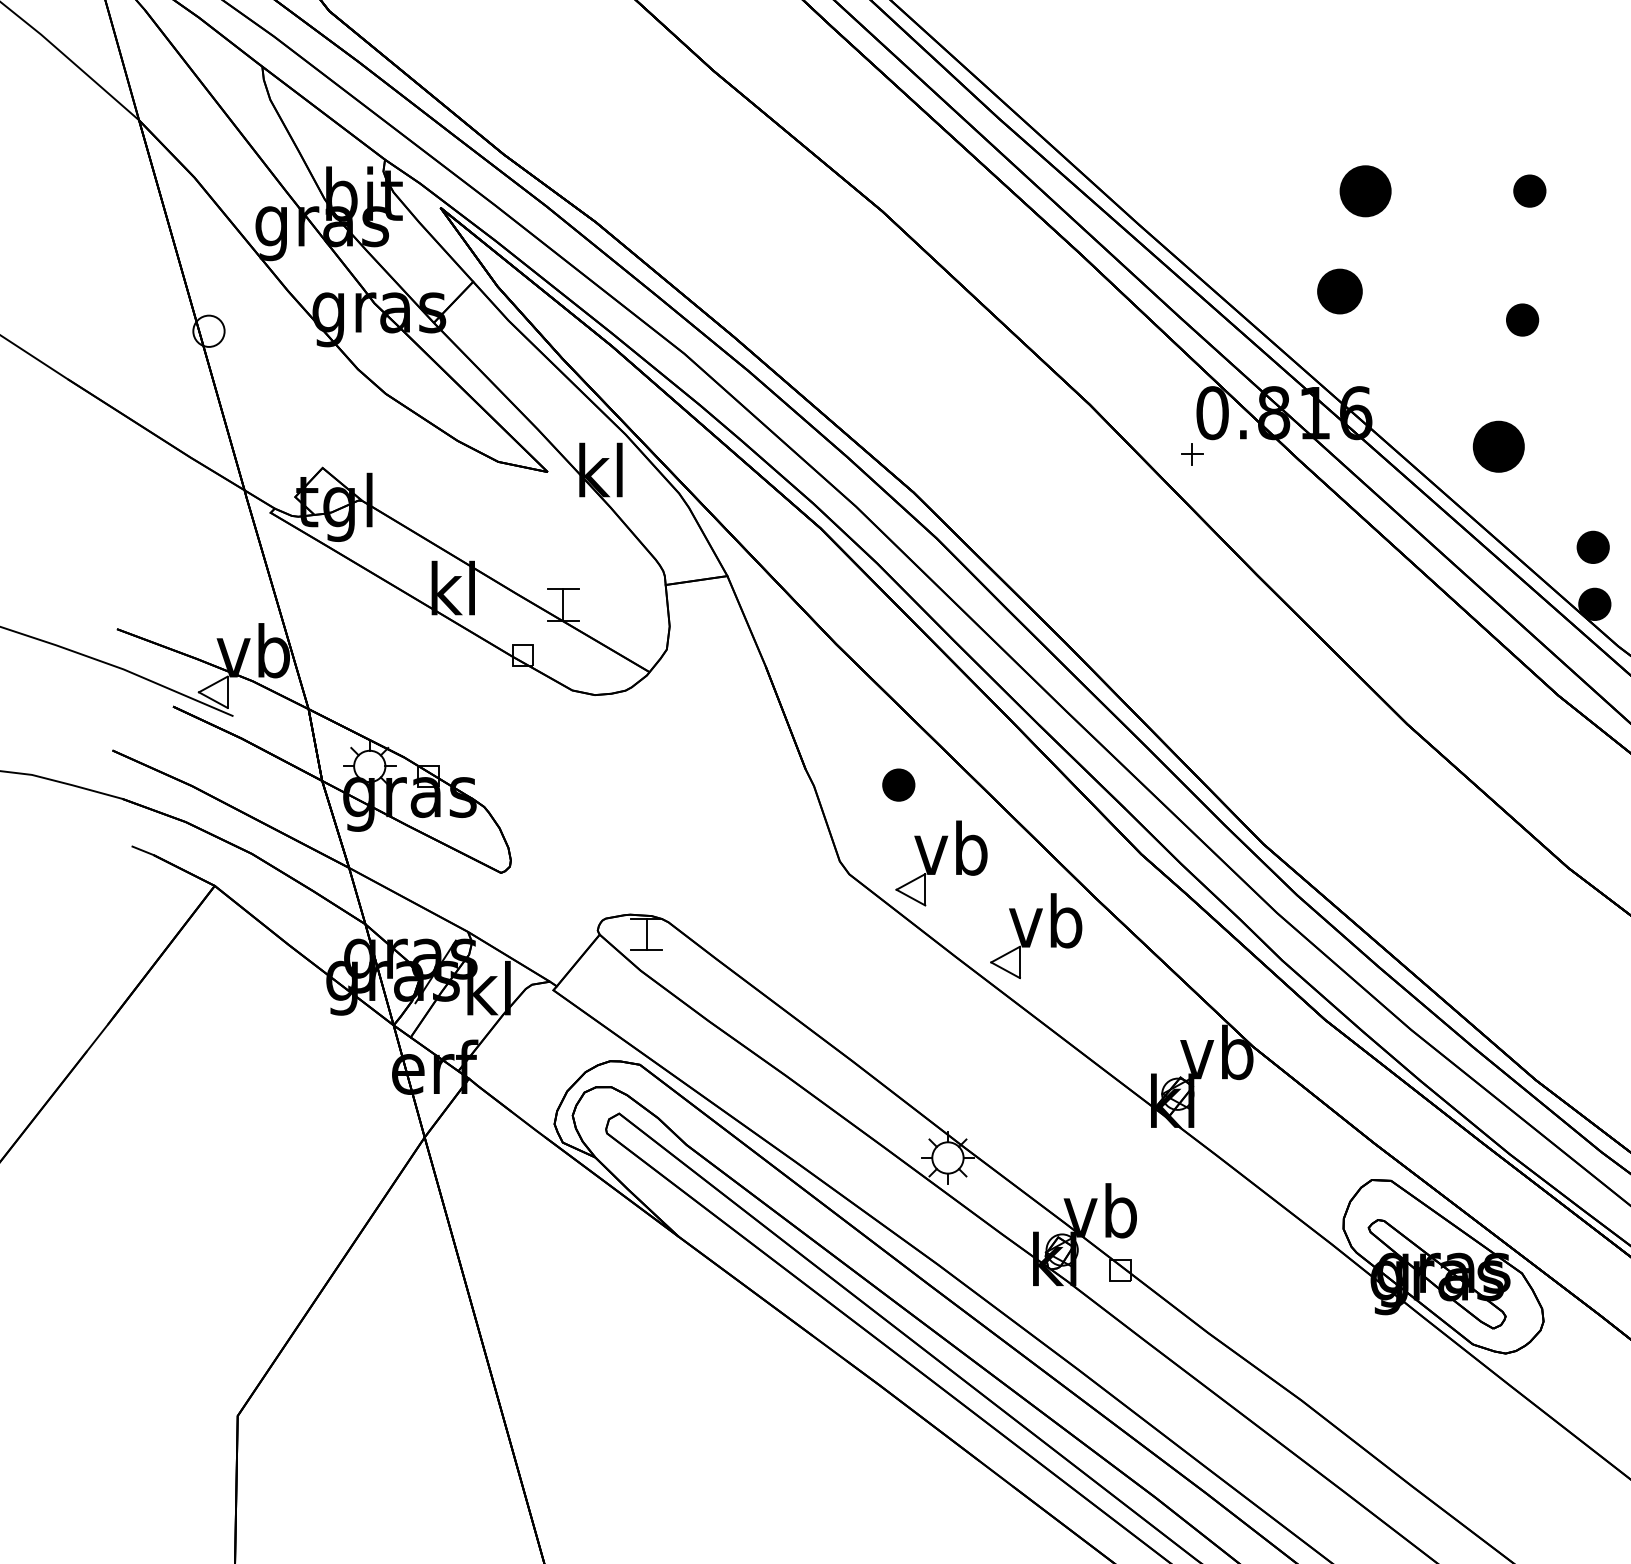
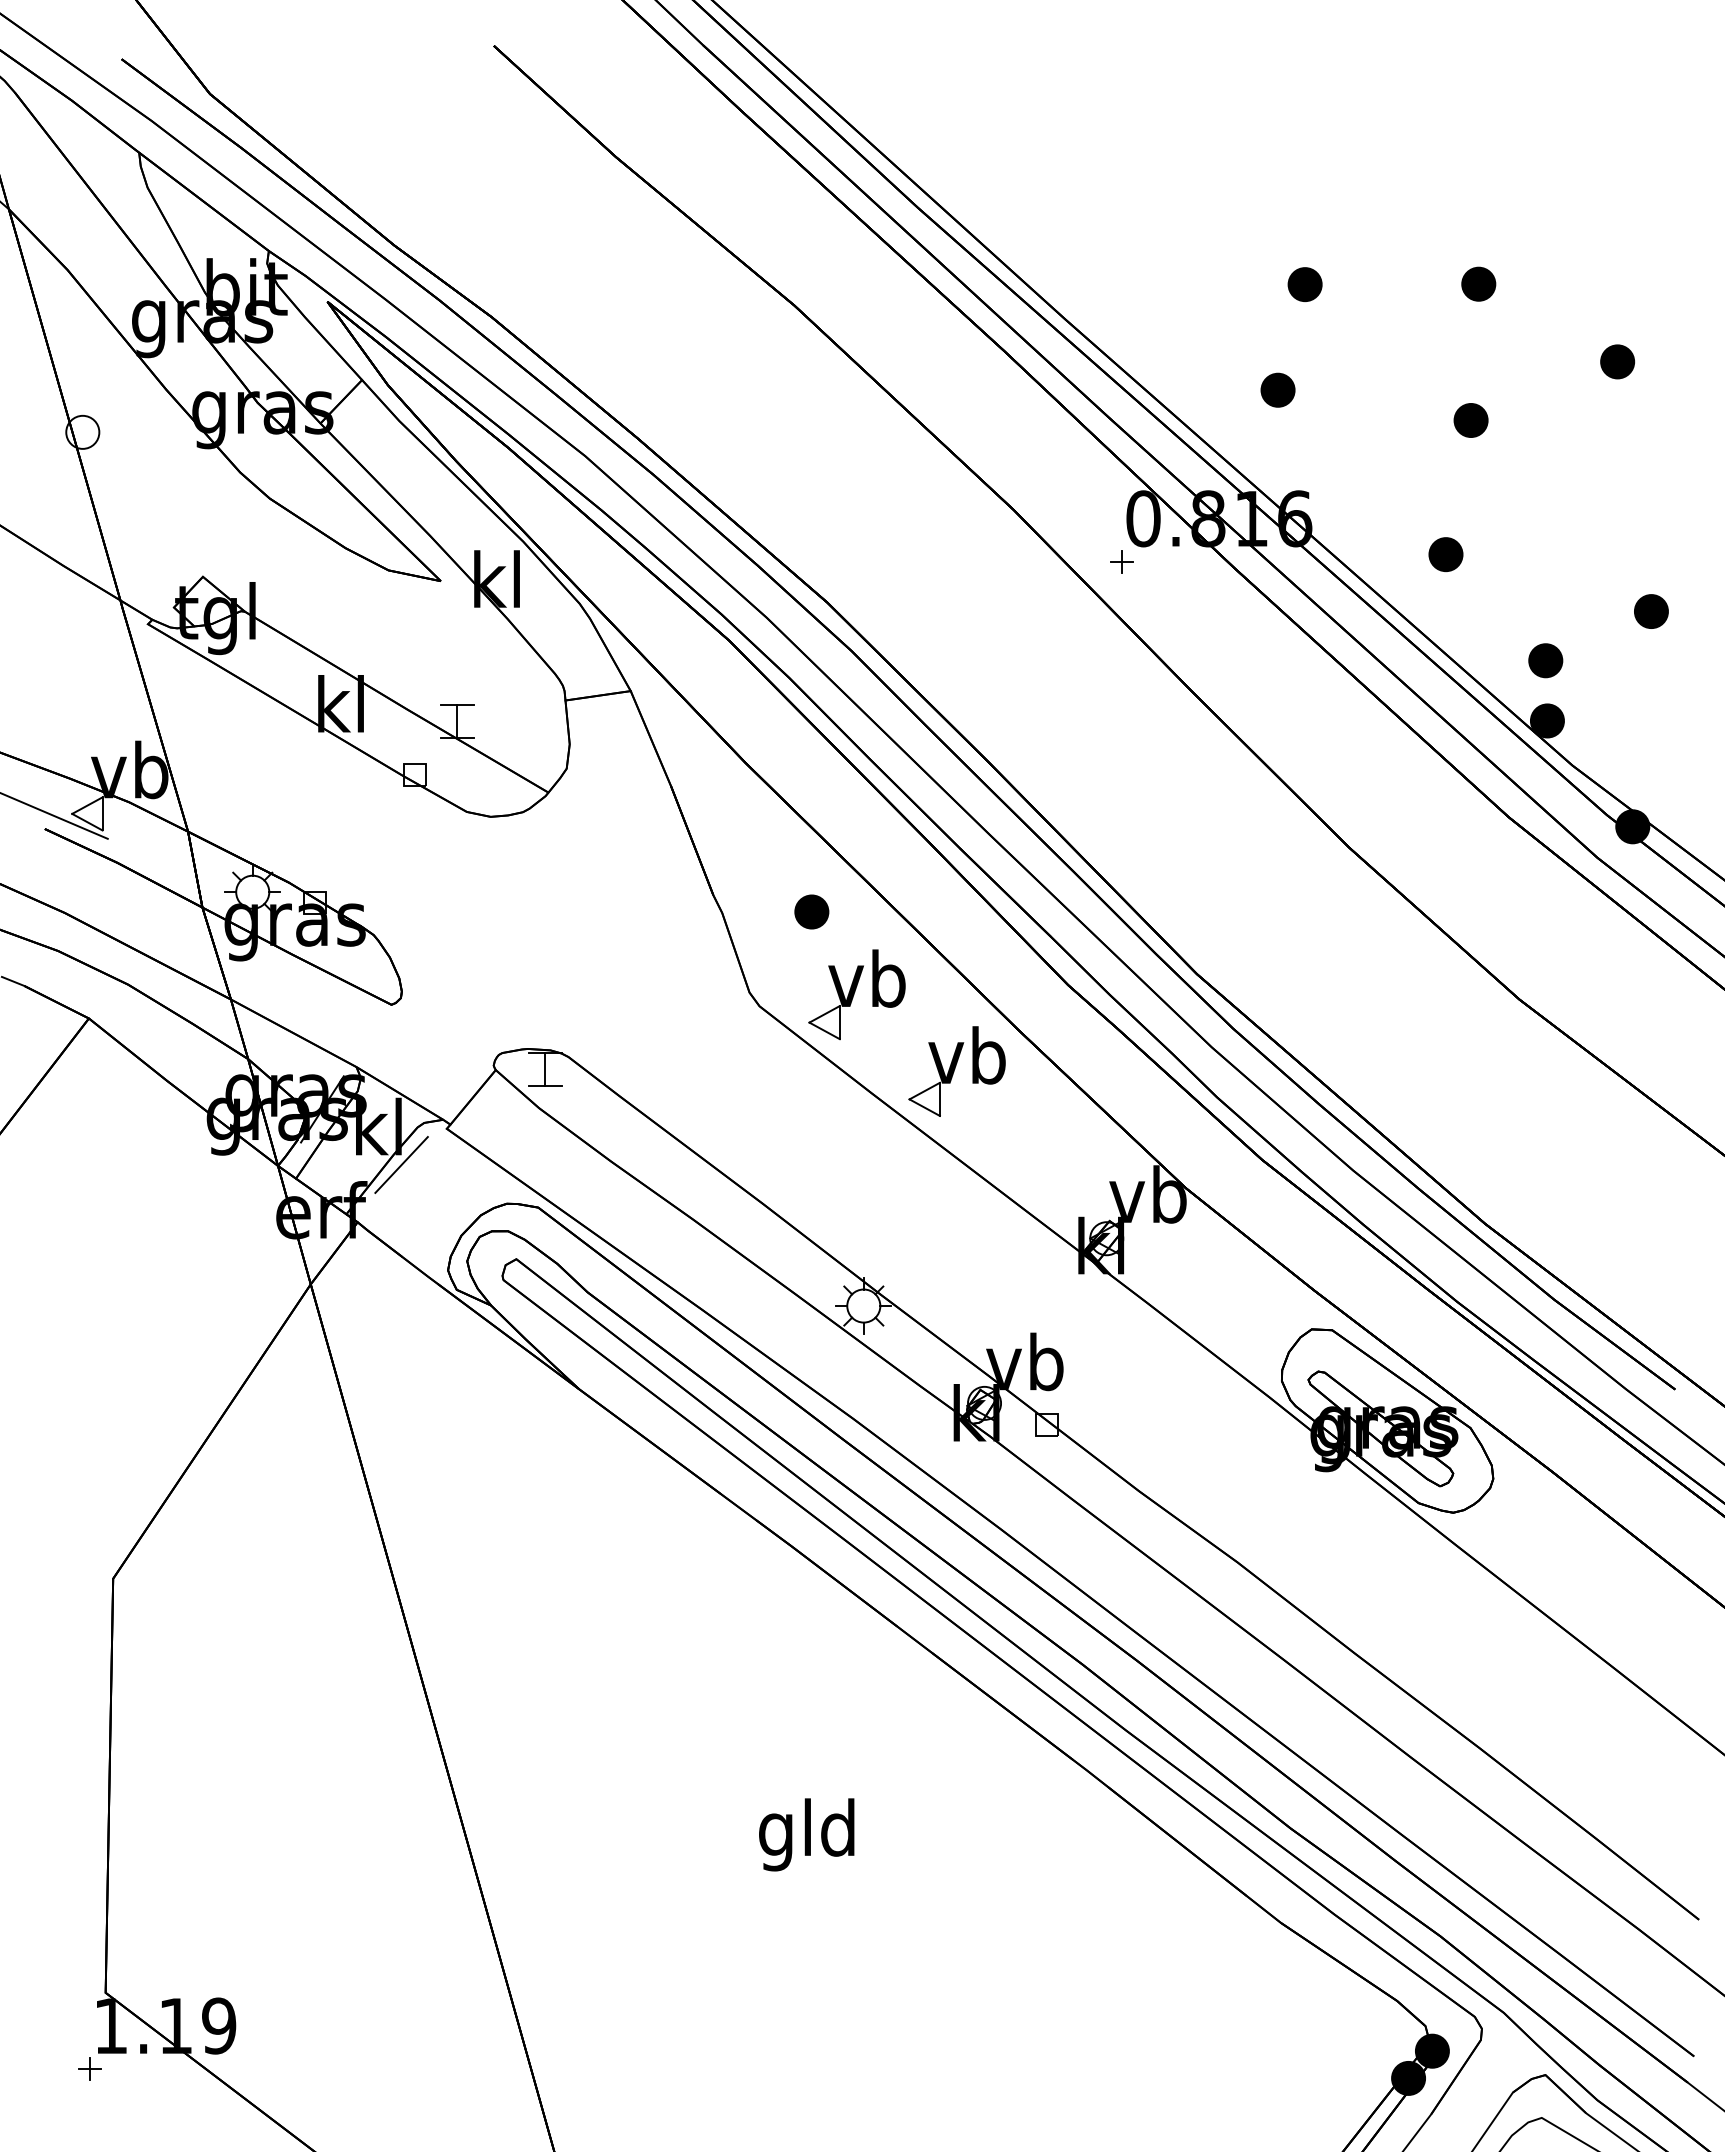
part: (1364, 191) -> (1304, 284), size x0.62
part: (1339, 290) -> (1277, 389), size x0.71
part: (1498, 446) -> (1445, 554), size x0.62
line: (510, 1024) -> (401, 1164), added

